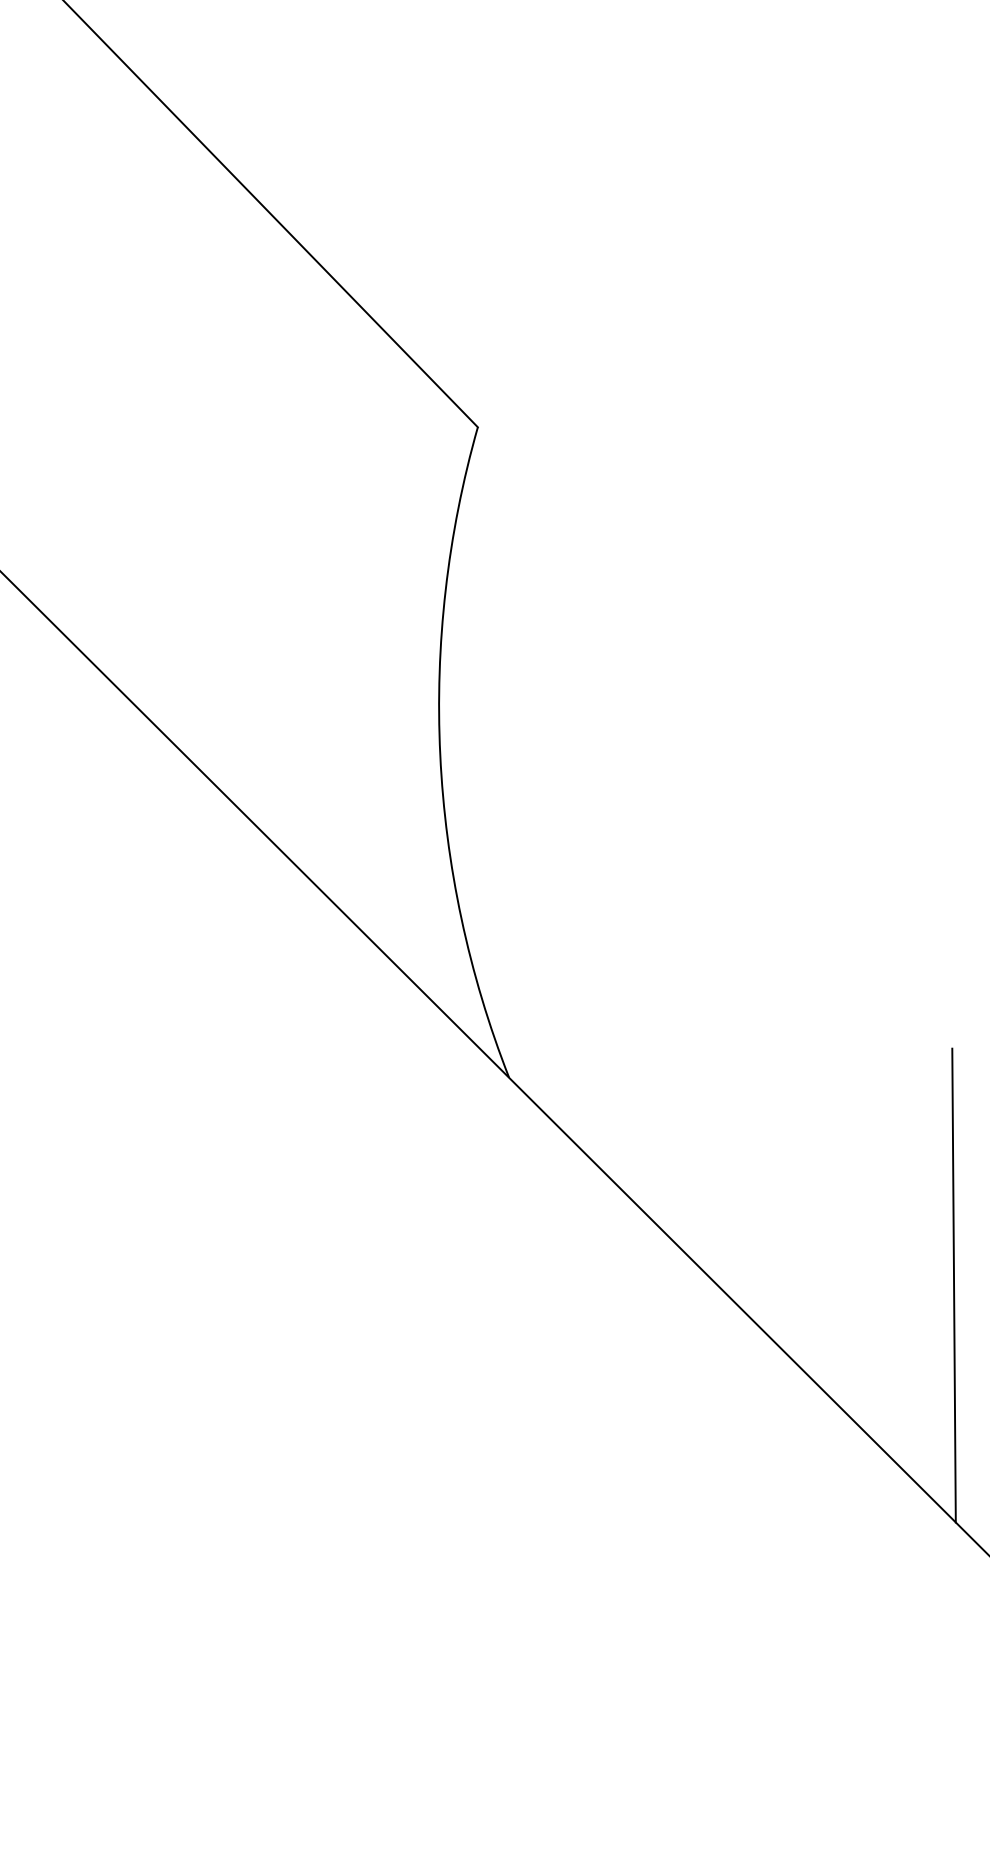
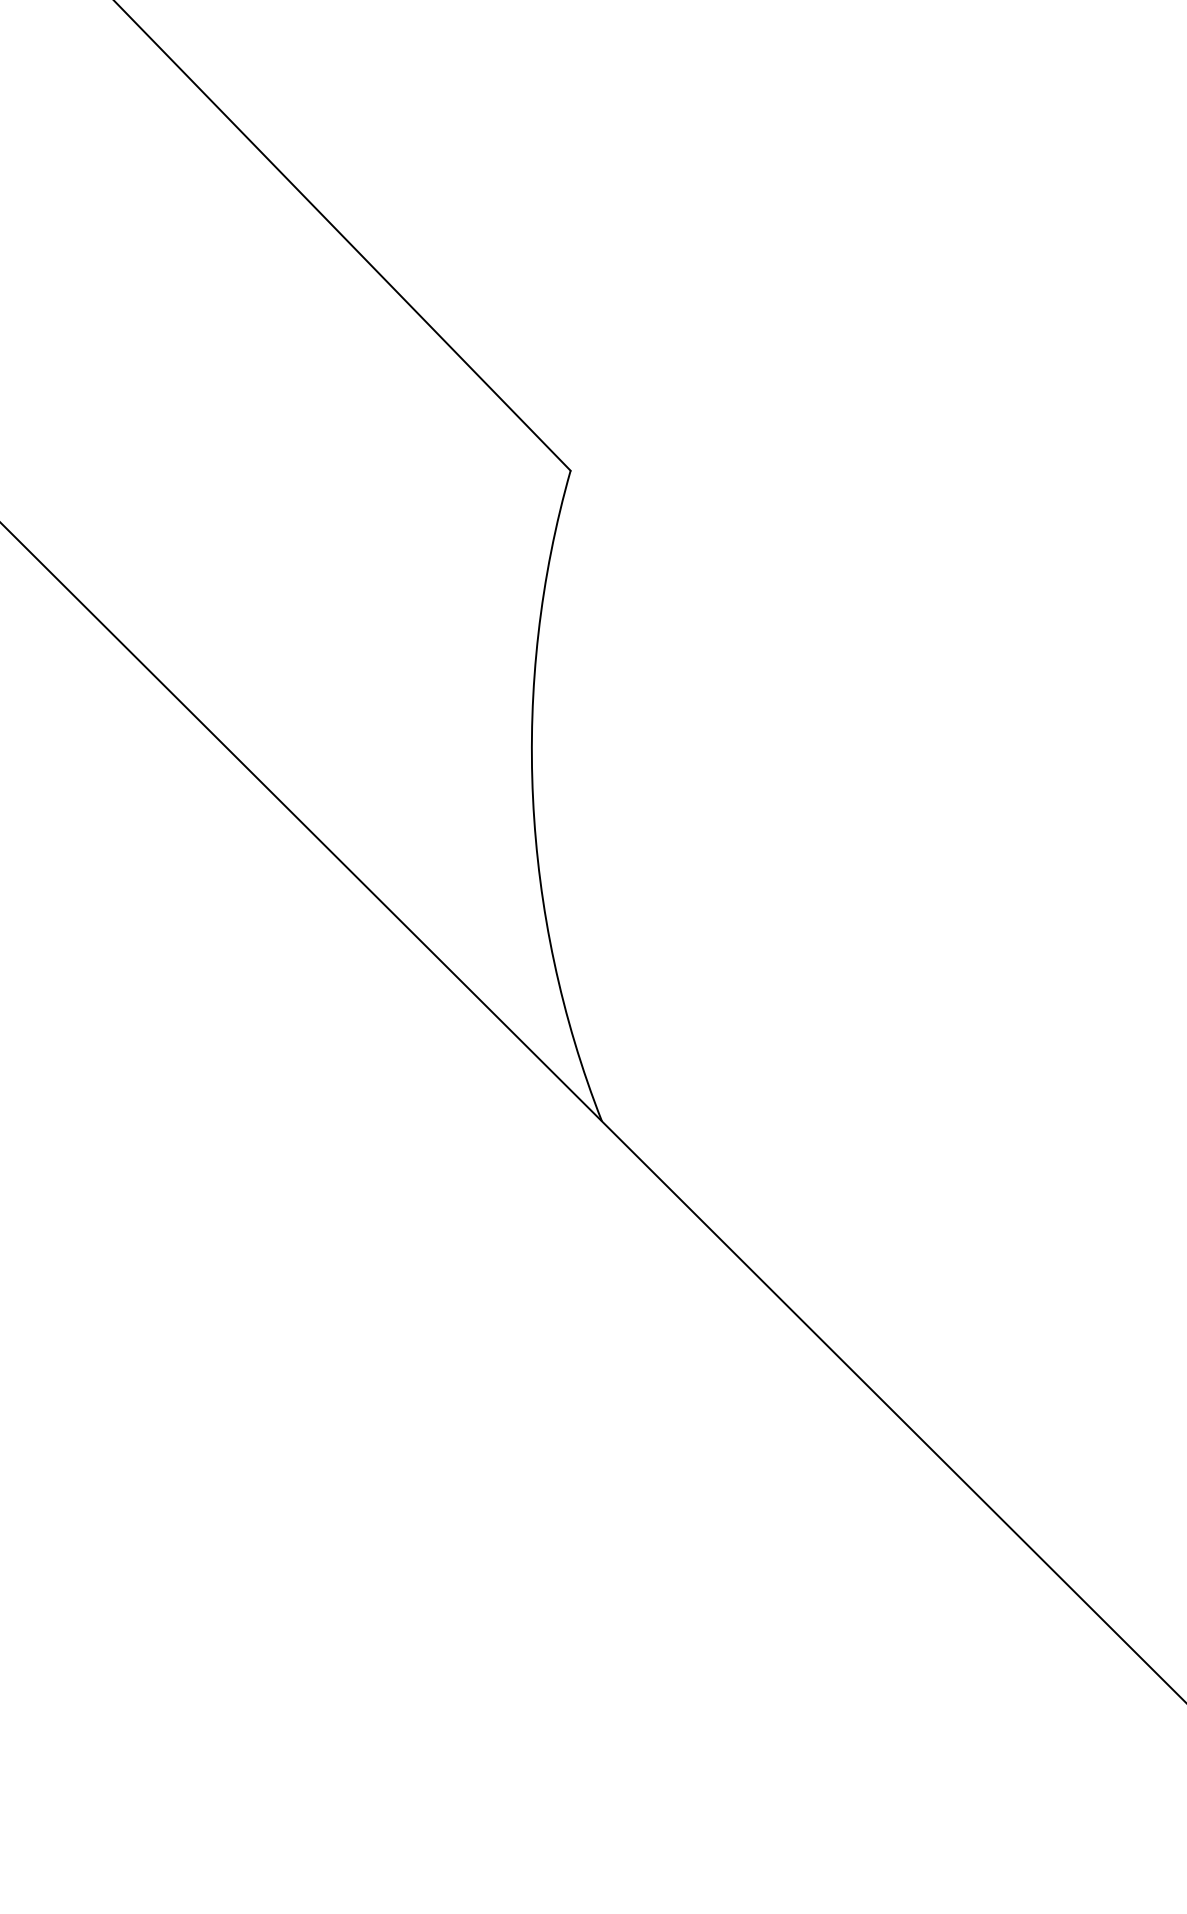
line: (953, 1285) -> (1046, 1328), removed

